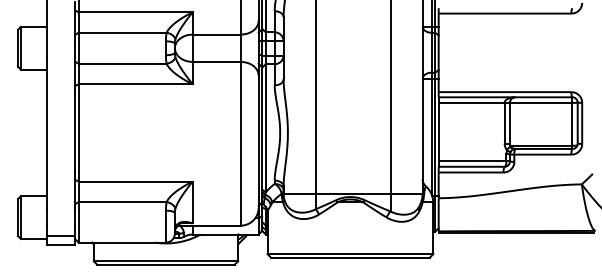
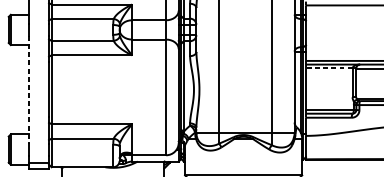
line: (471, 102) -> (329, 68), solid -> dashed
line: (46, 133) -> (28, 90), solid -> dashed

